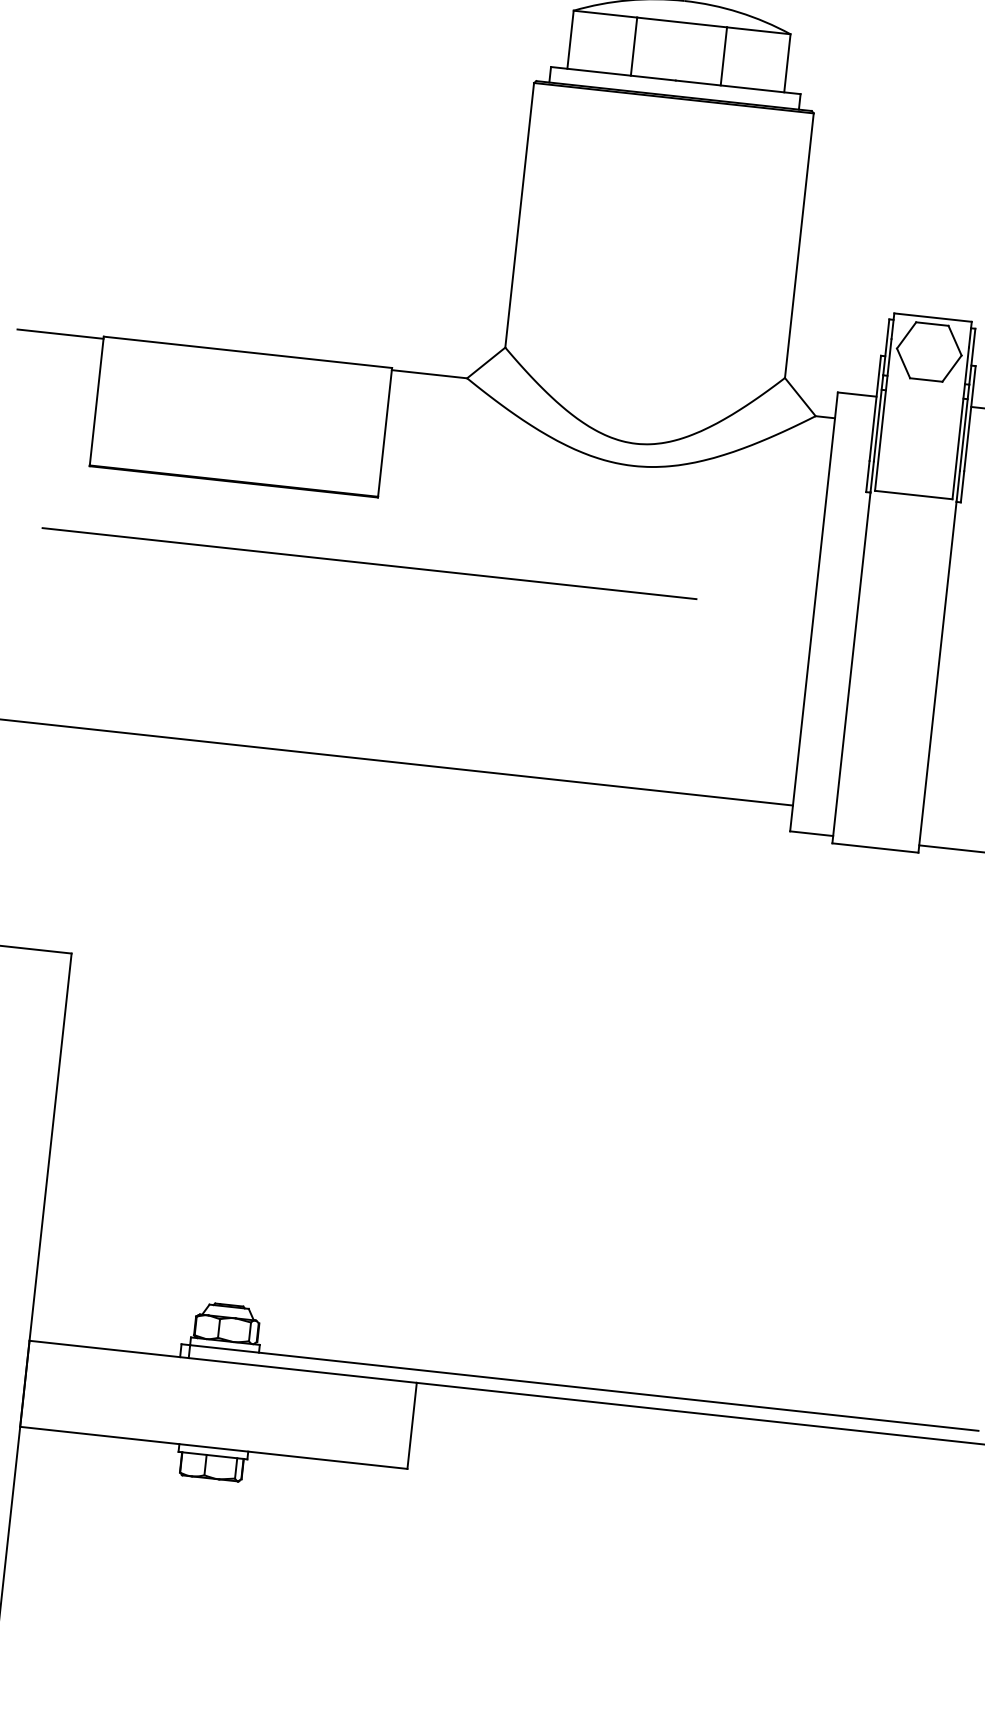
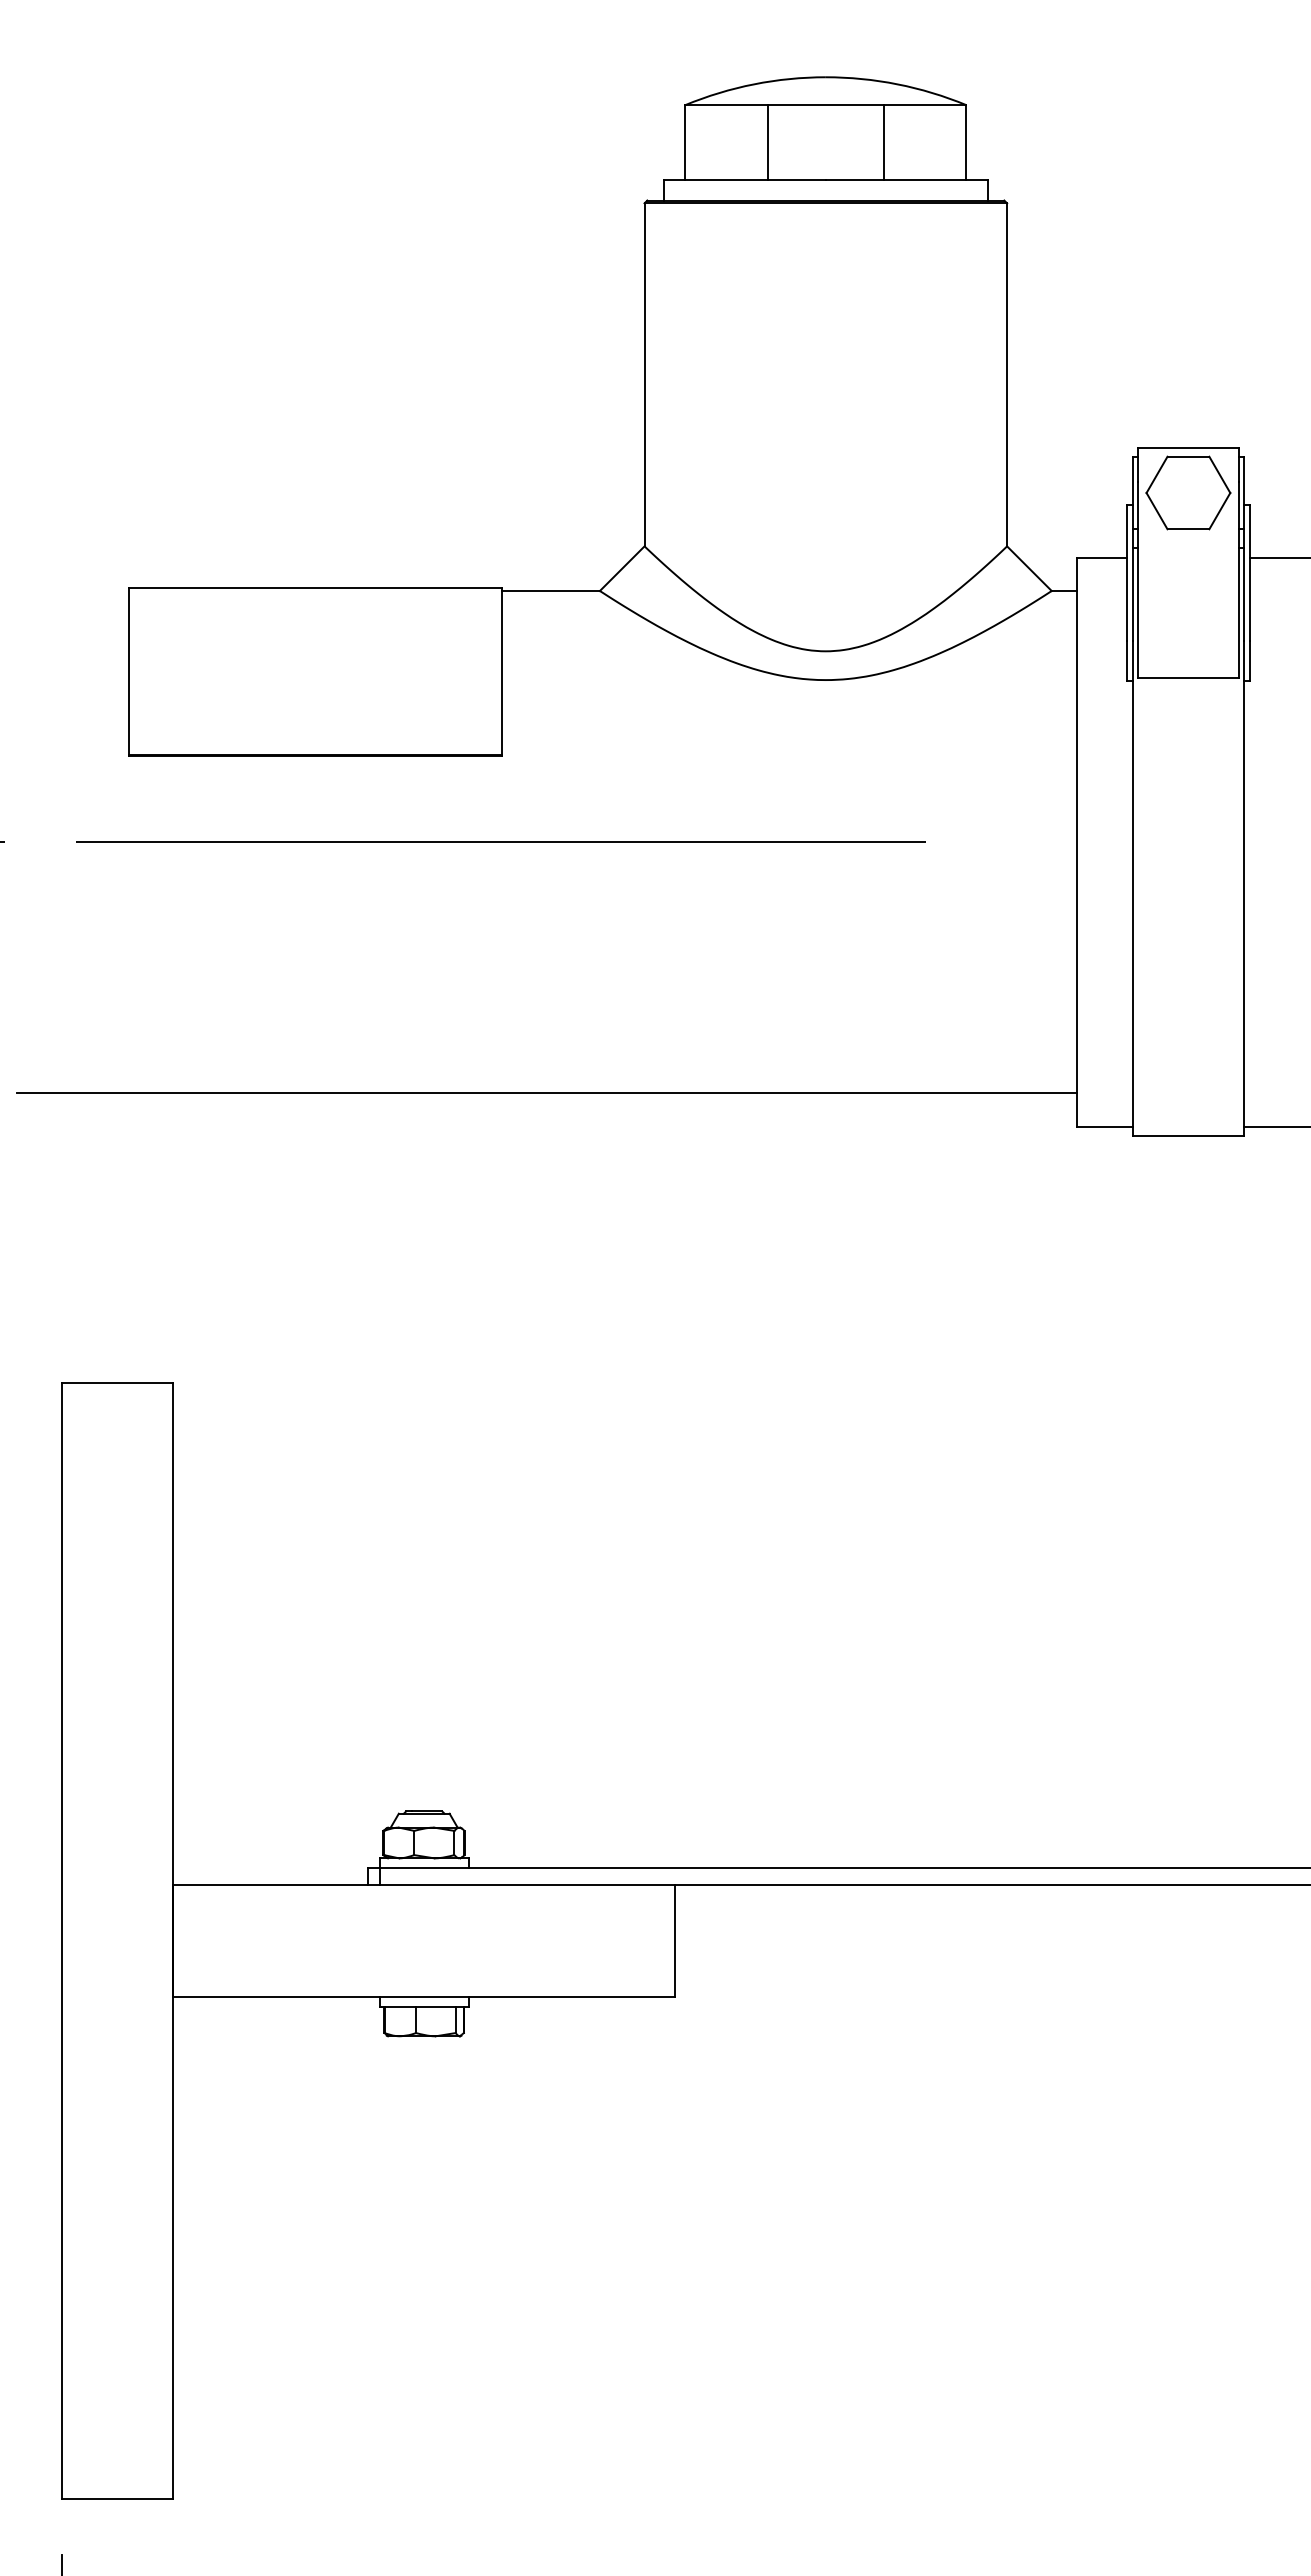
line: (60, 334) -> (72, 591), removed

